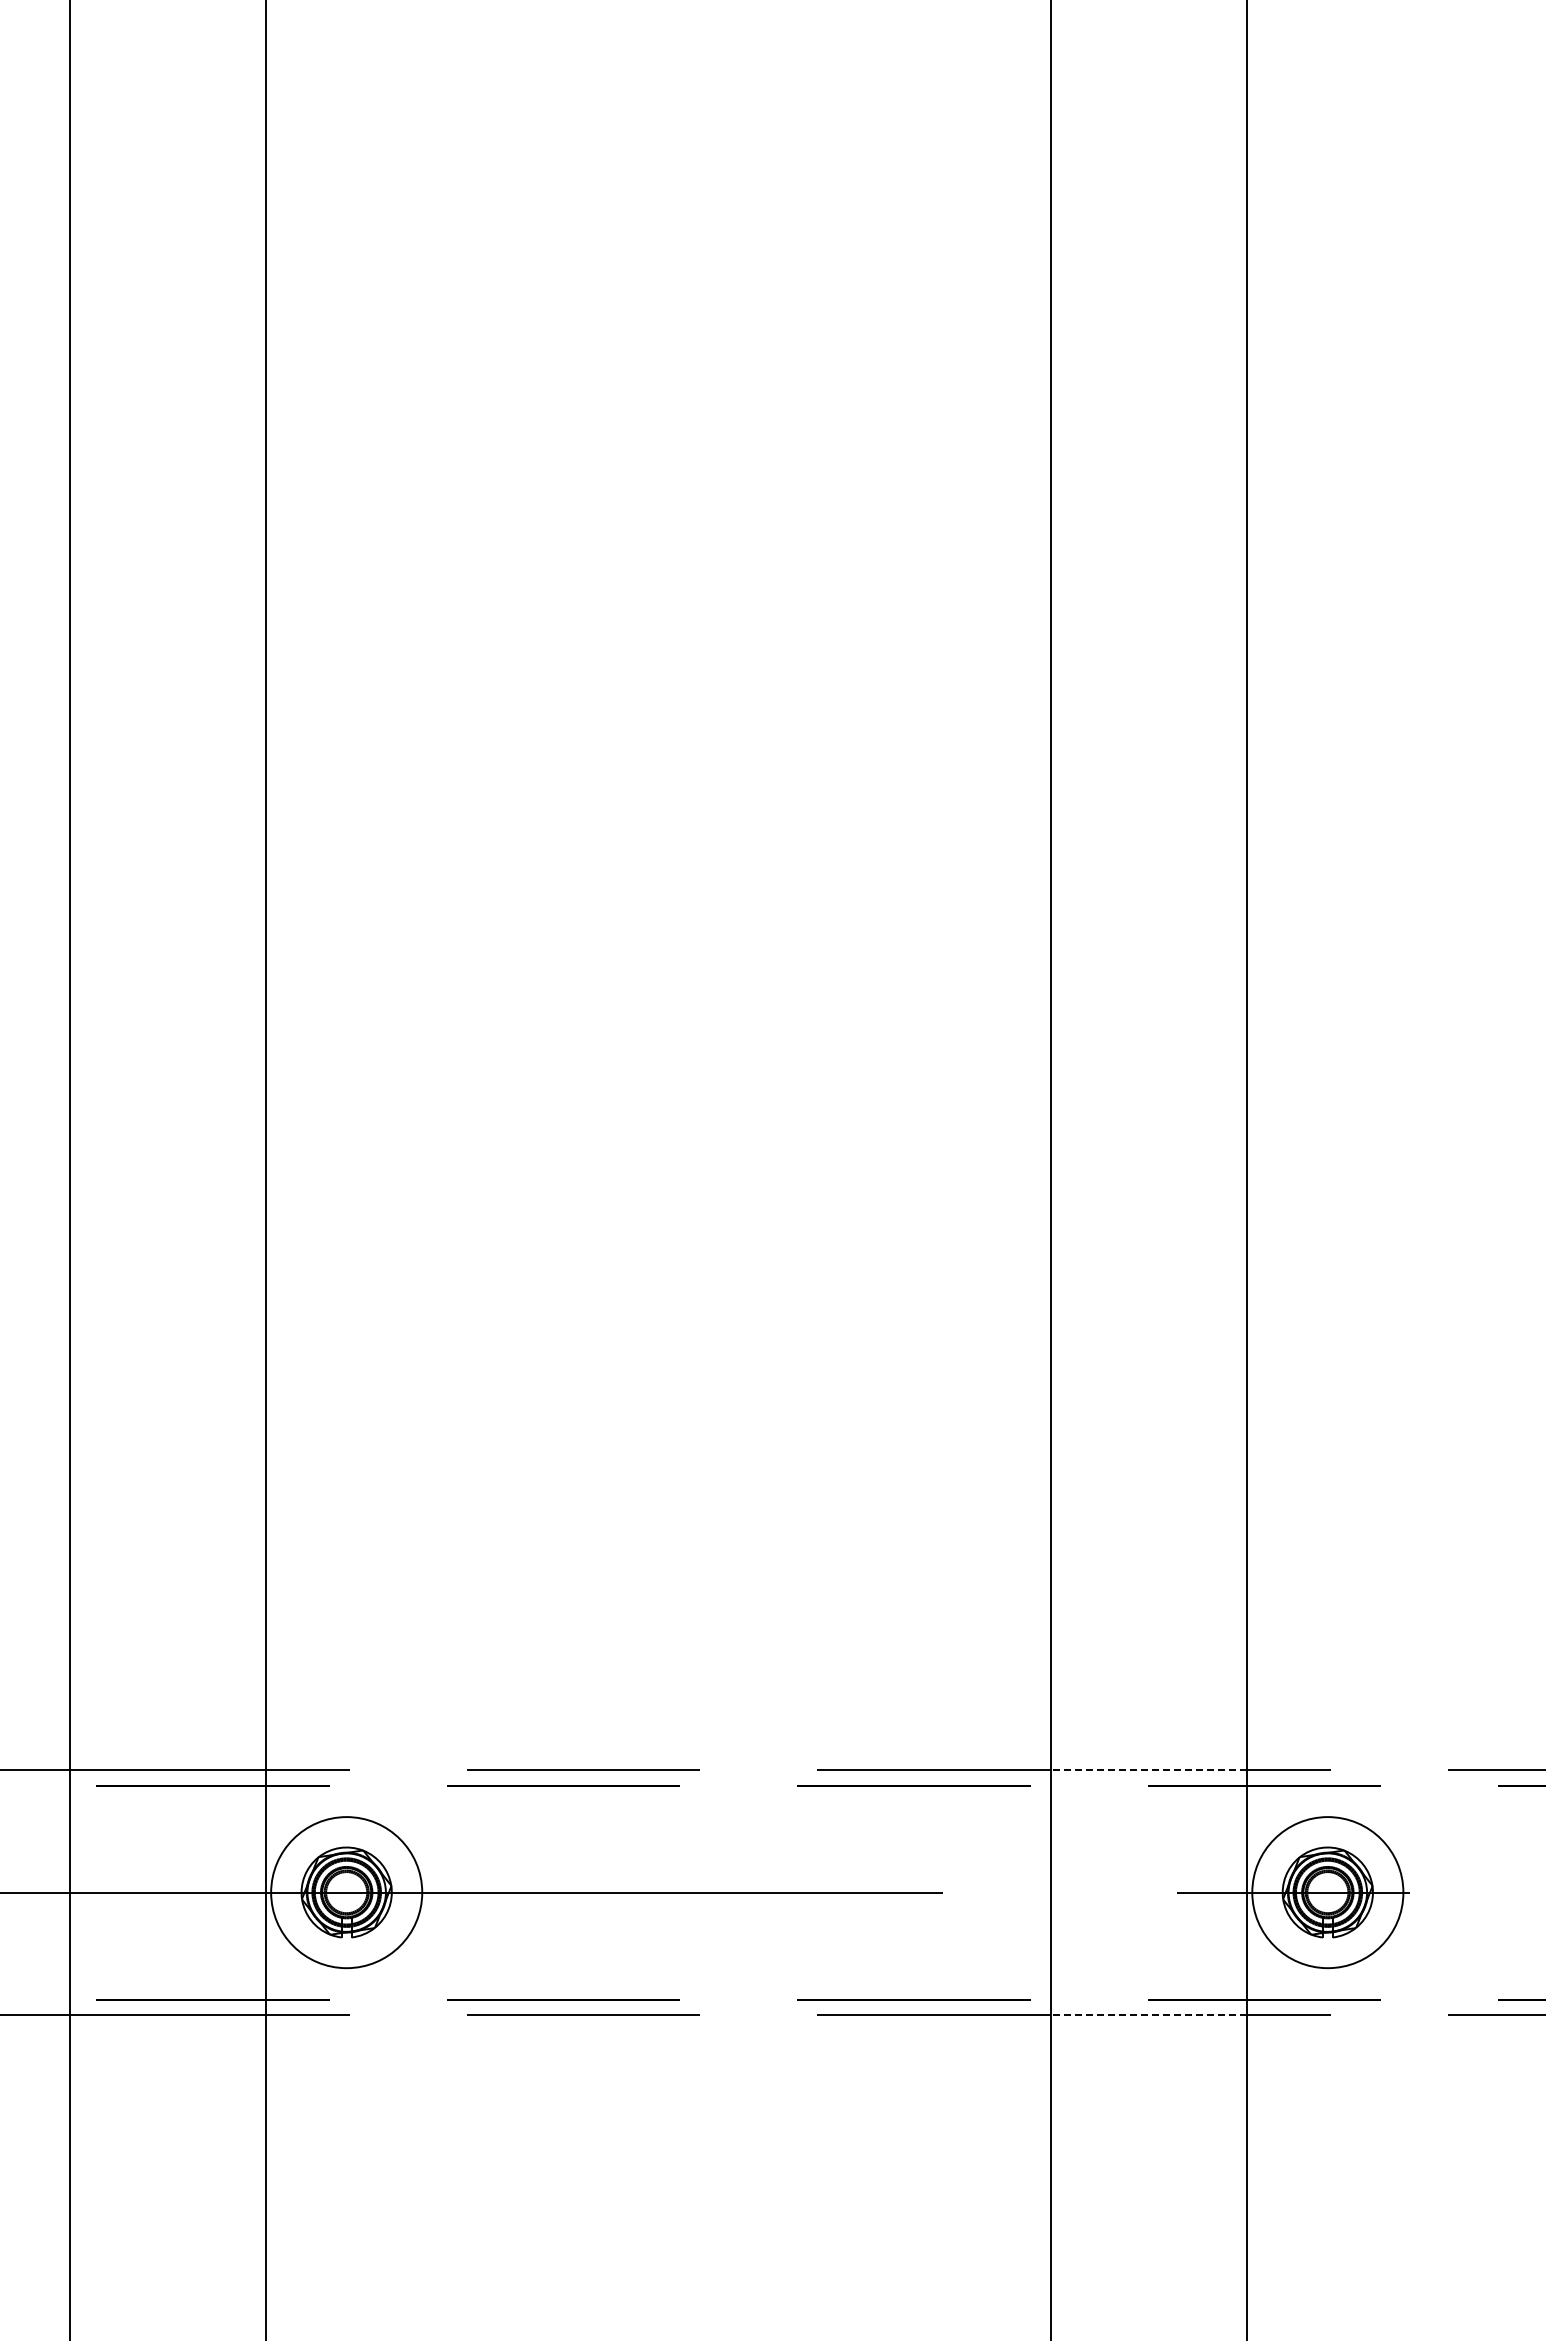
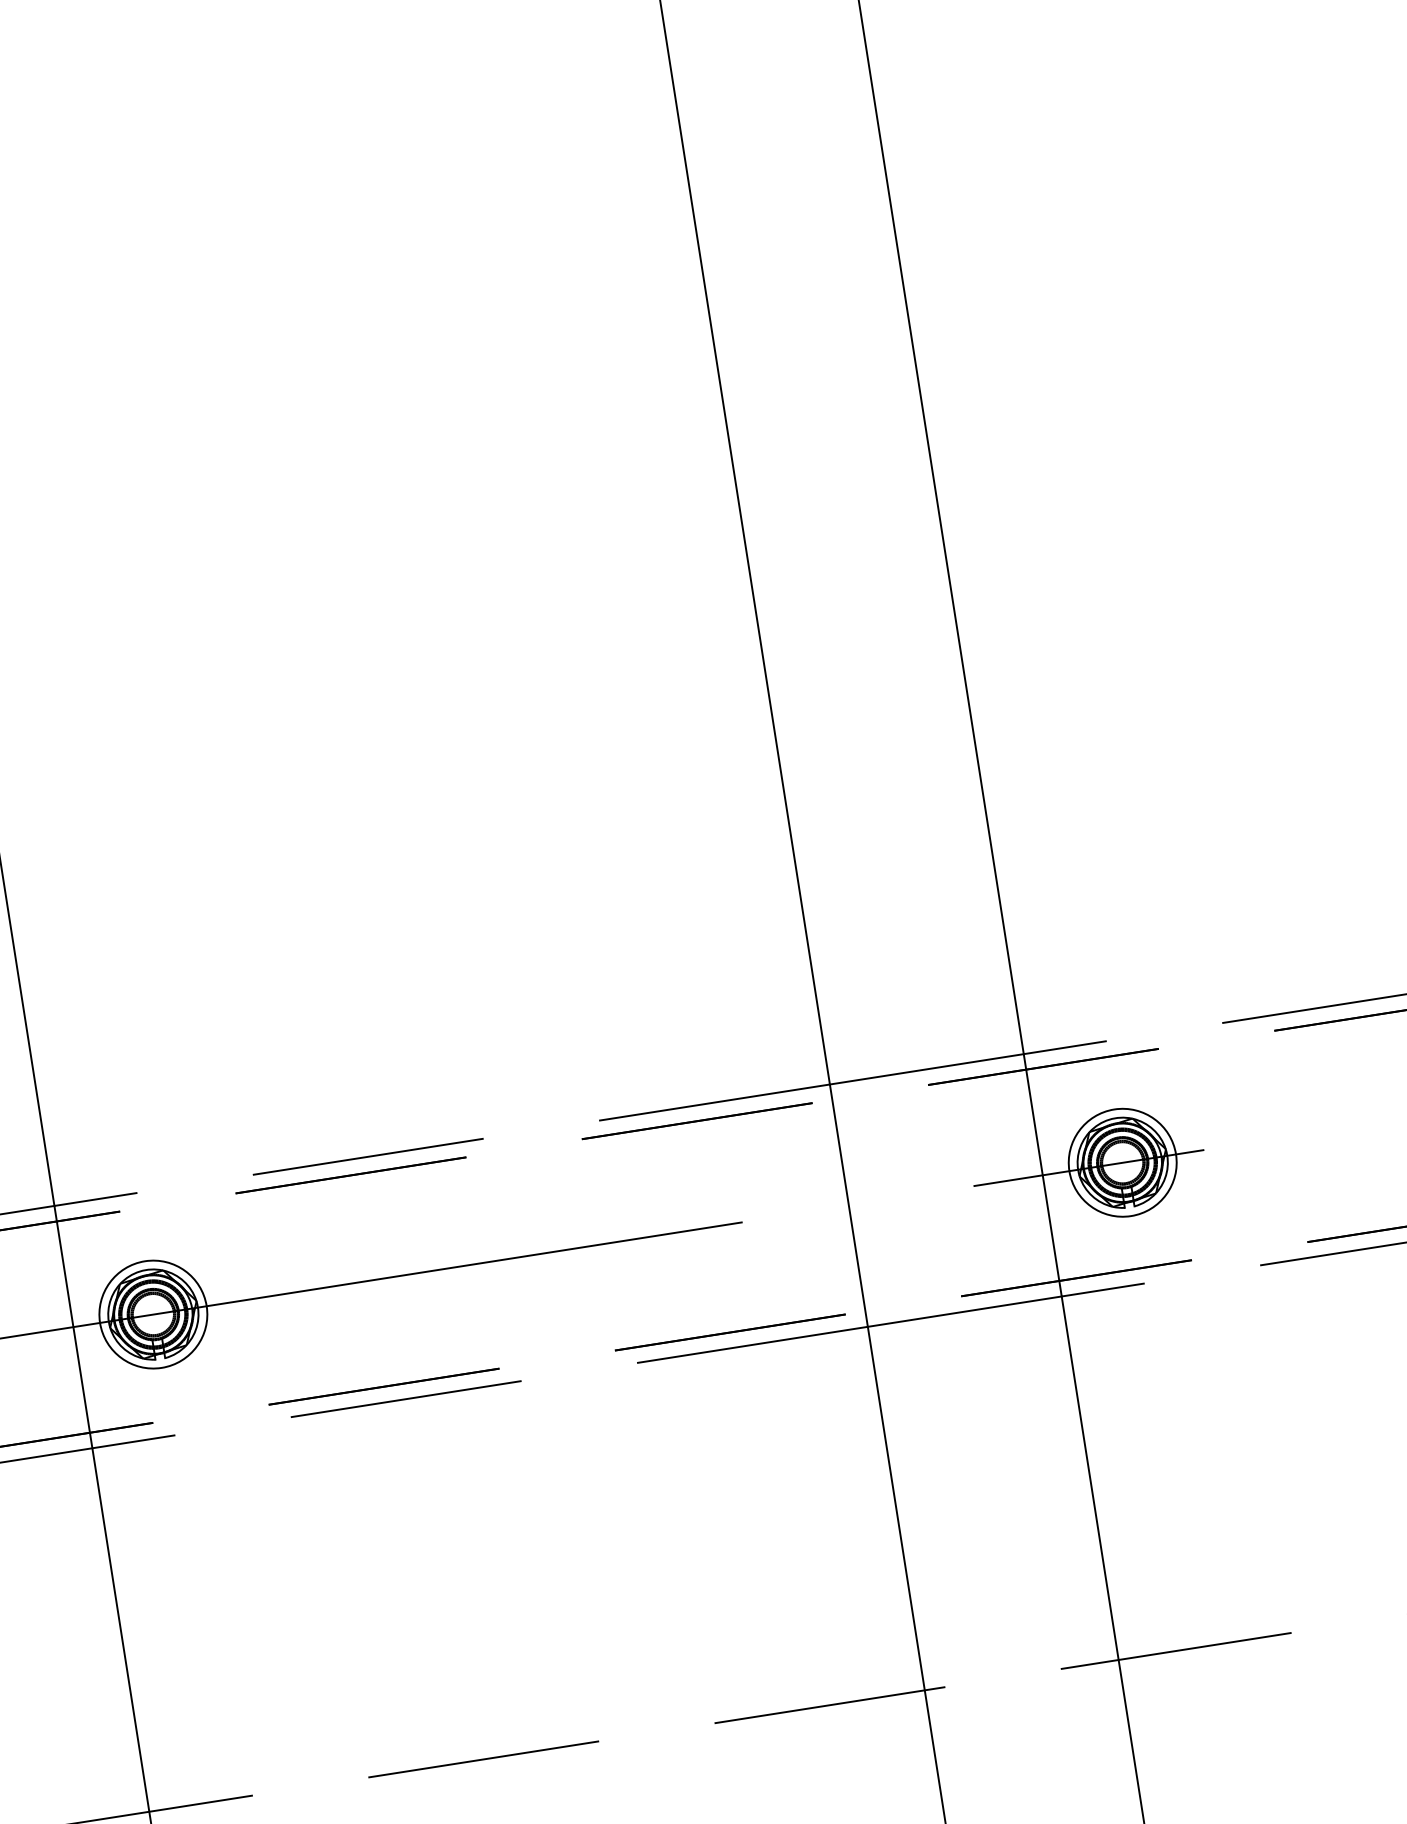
line: (1148, 1769) -> (926, 1068), dashed -> solid
circle: (346, 1892) -> (153, 1314), size x0.71
circle: (1327, 1892) -> (1122, 1162), size x0.71
line: (1148, 2015) -> (964, 1311), dashed -> solid

